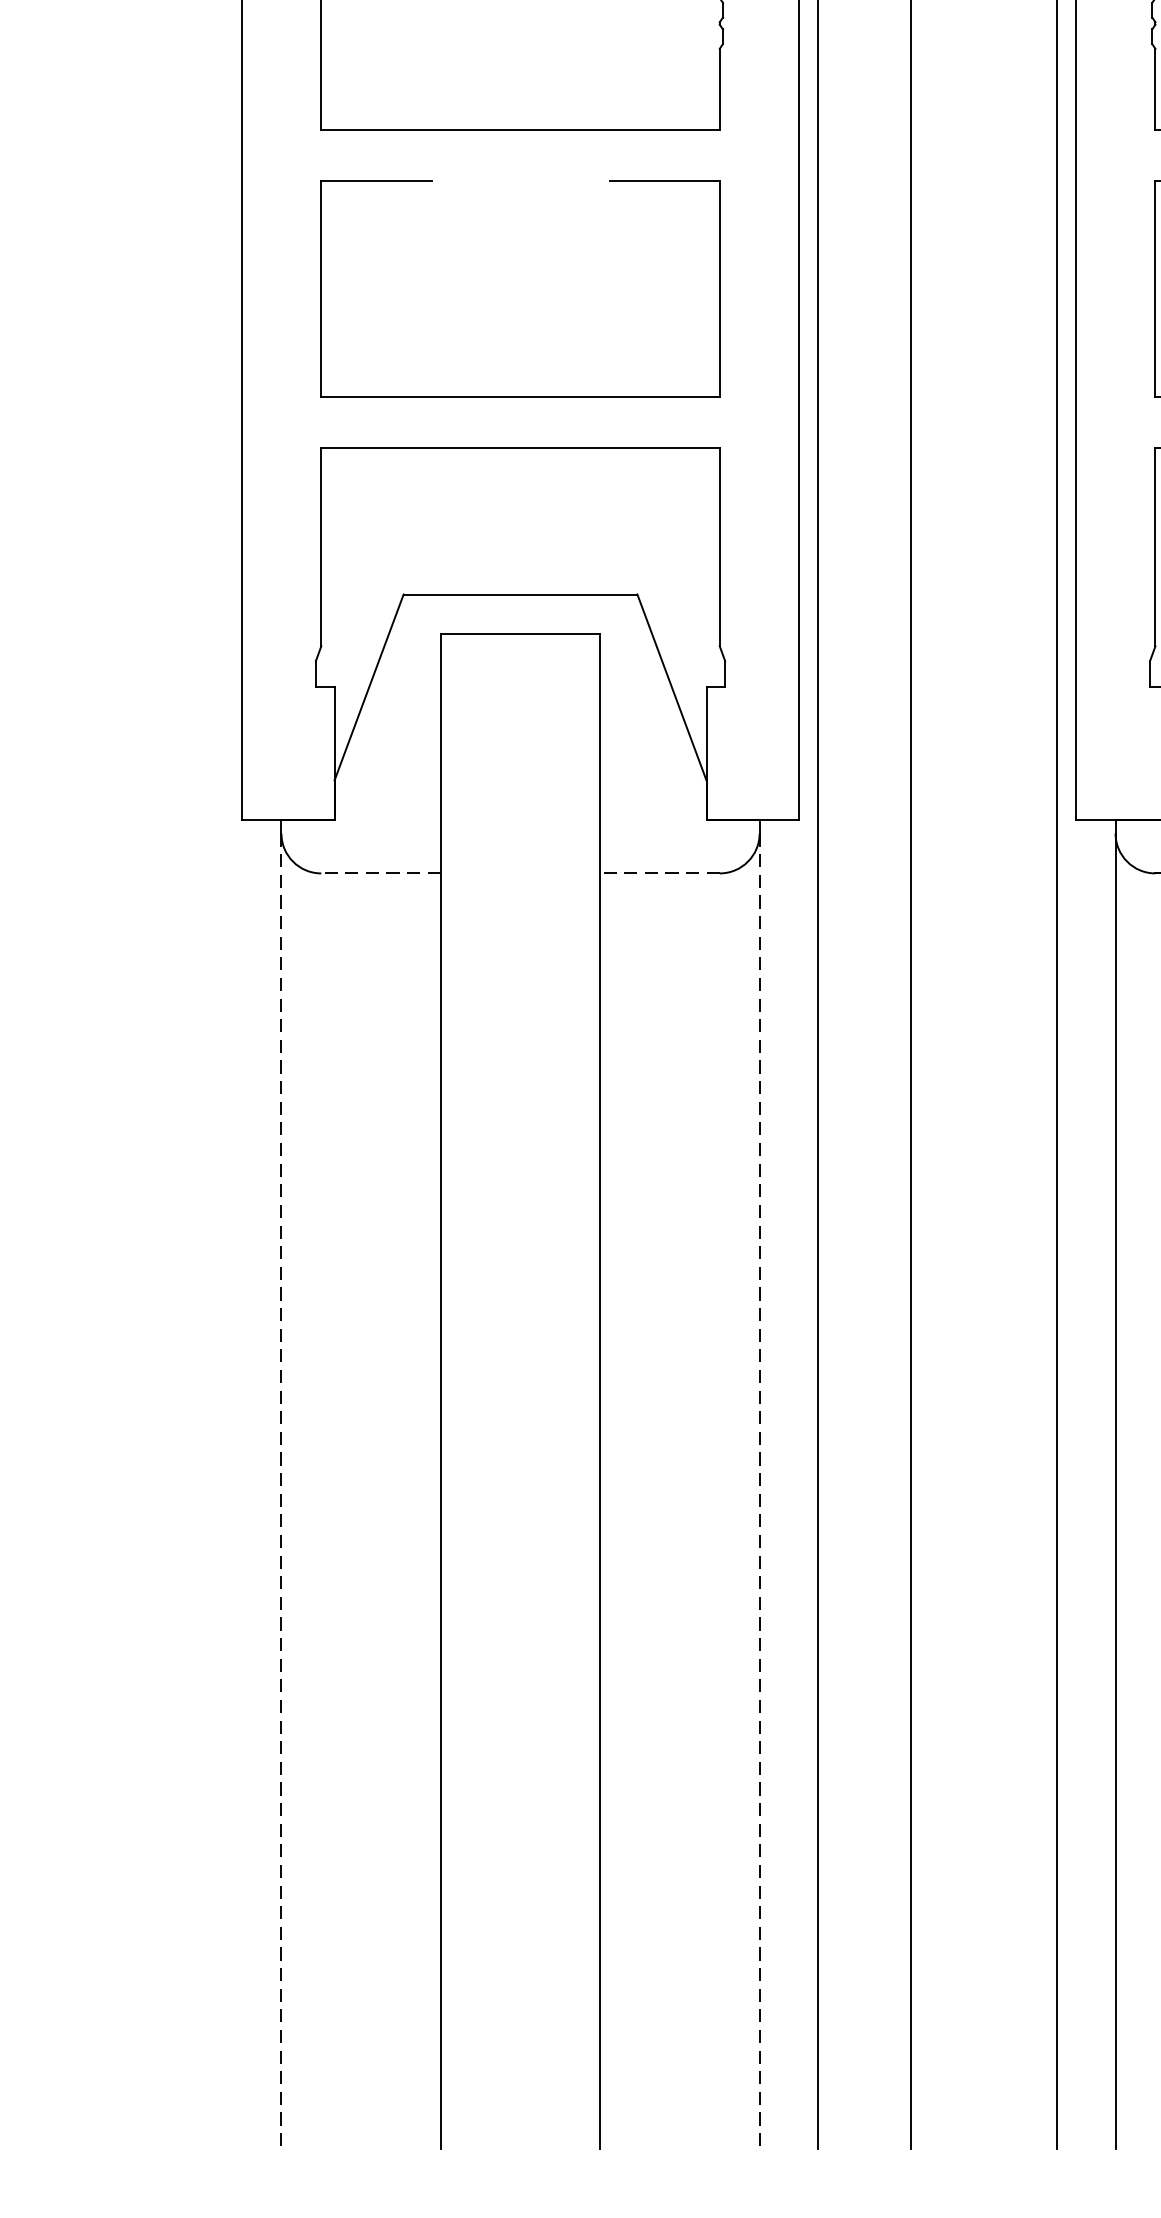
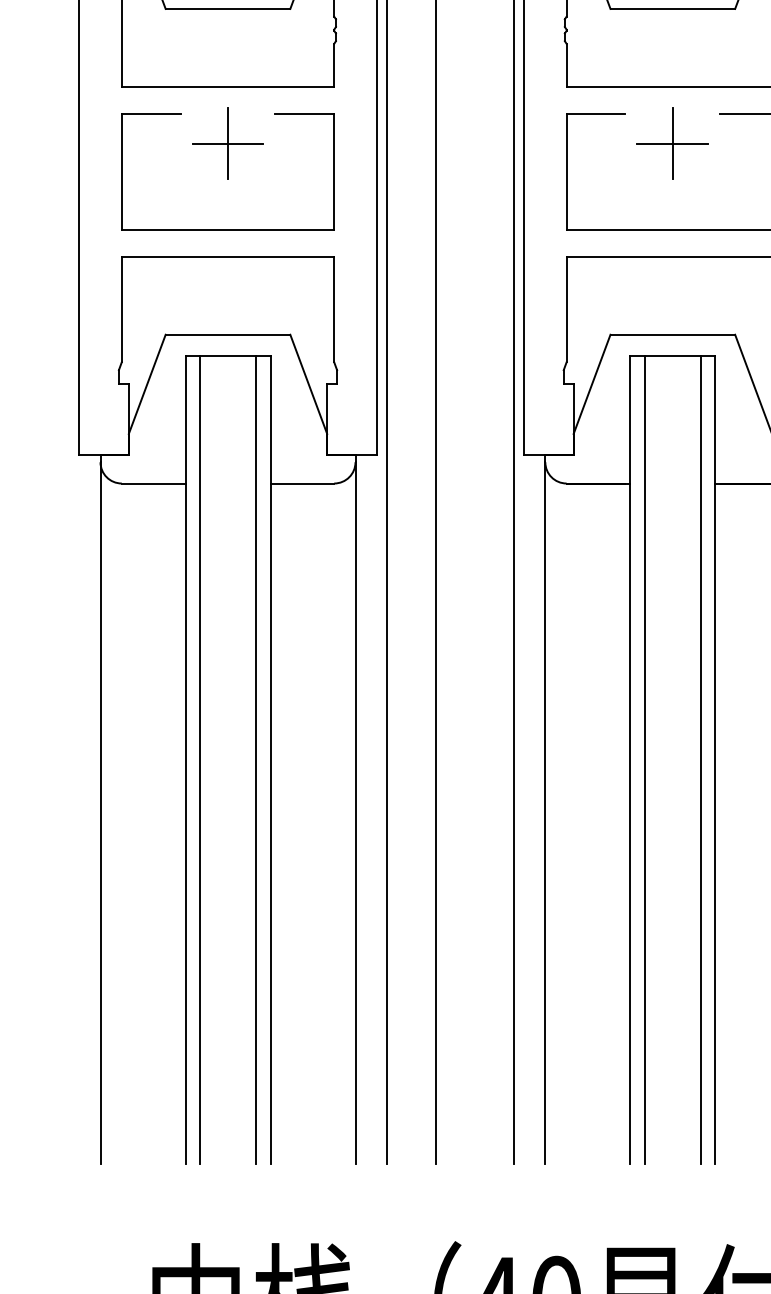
part: (519, 235) -> (227, 143), added
line: (380, 873) -> (153, 483), dashed -> solid
line: (660, 873) -> (302, 483), dashed -> solid
line: (467, 1390) -> (199, 759), added
line: (573, 1390) -> (256, 759), added
line: (281, 1490) -> (100, 812), dashed -> solid
line: (759, 1490) -> (355, 812), dashed -> solid

